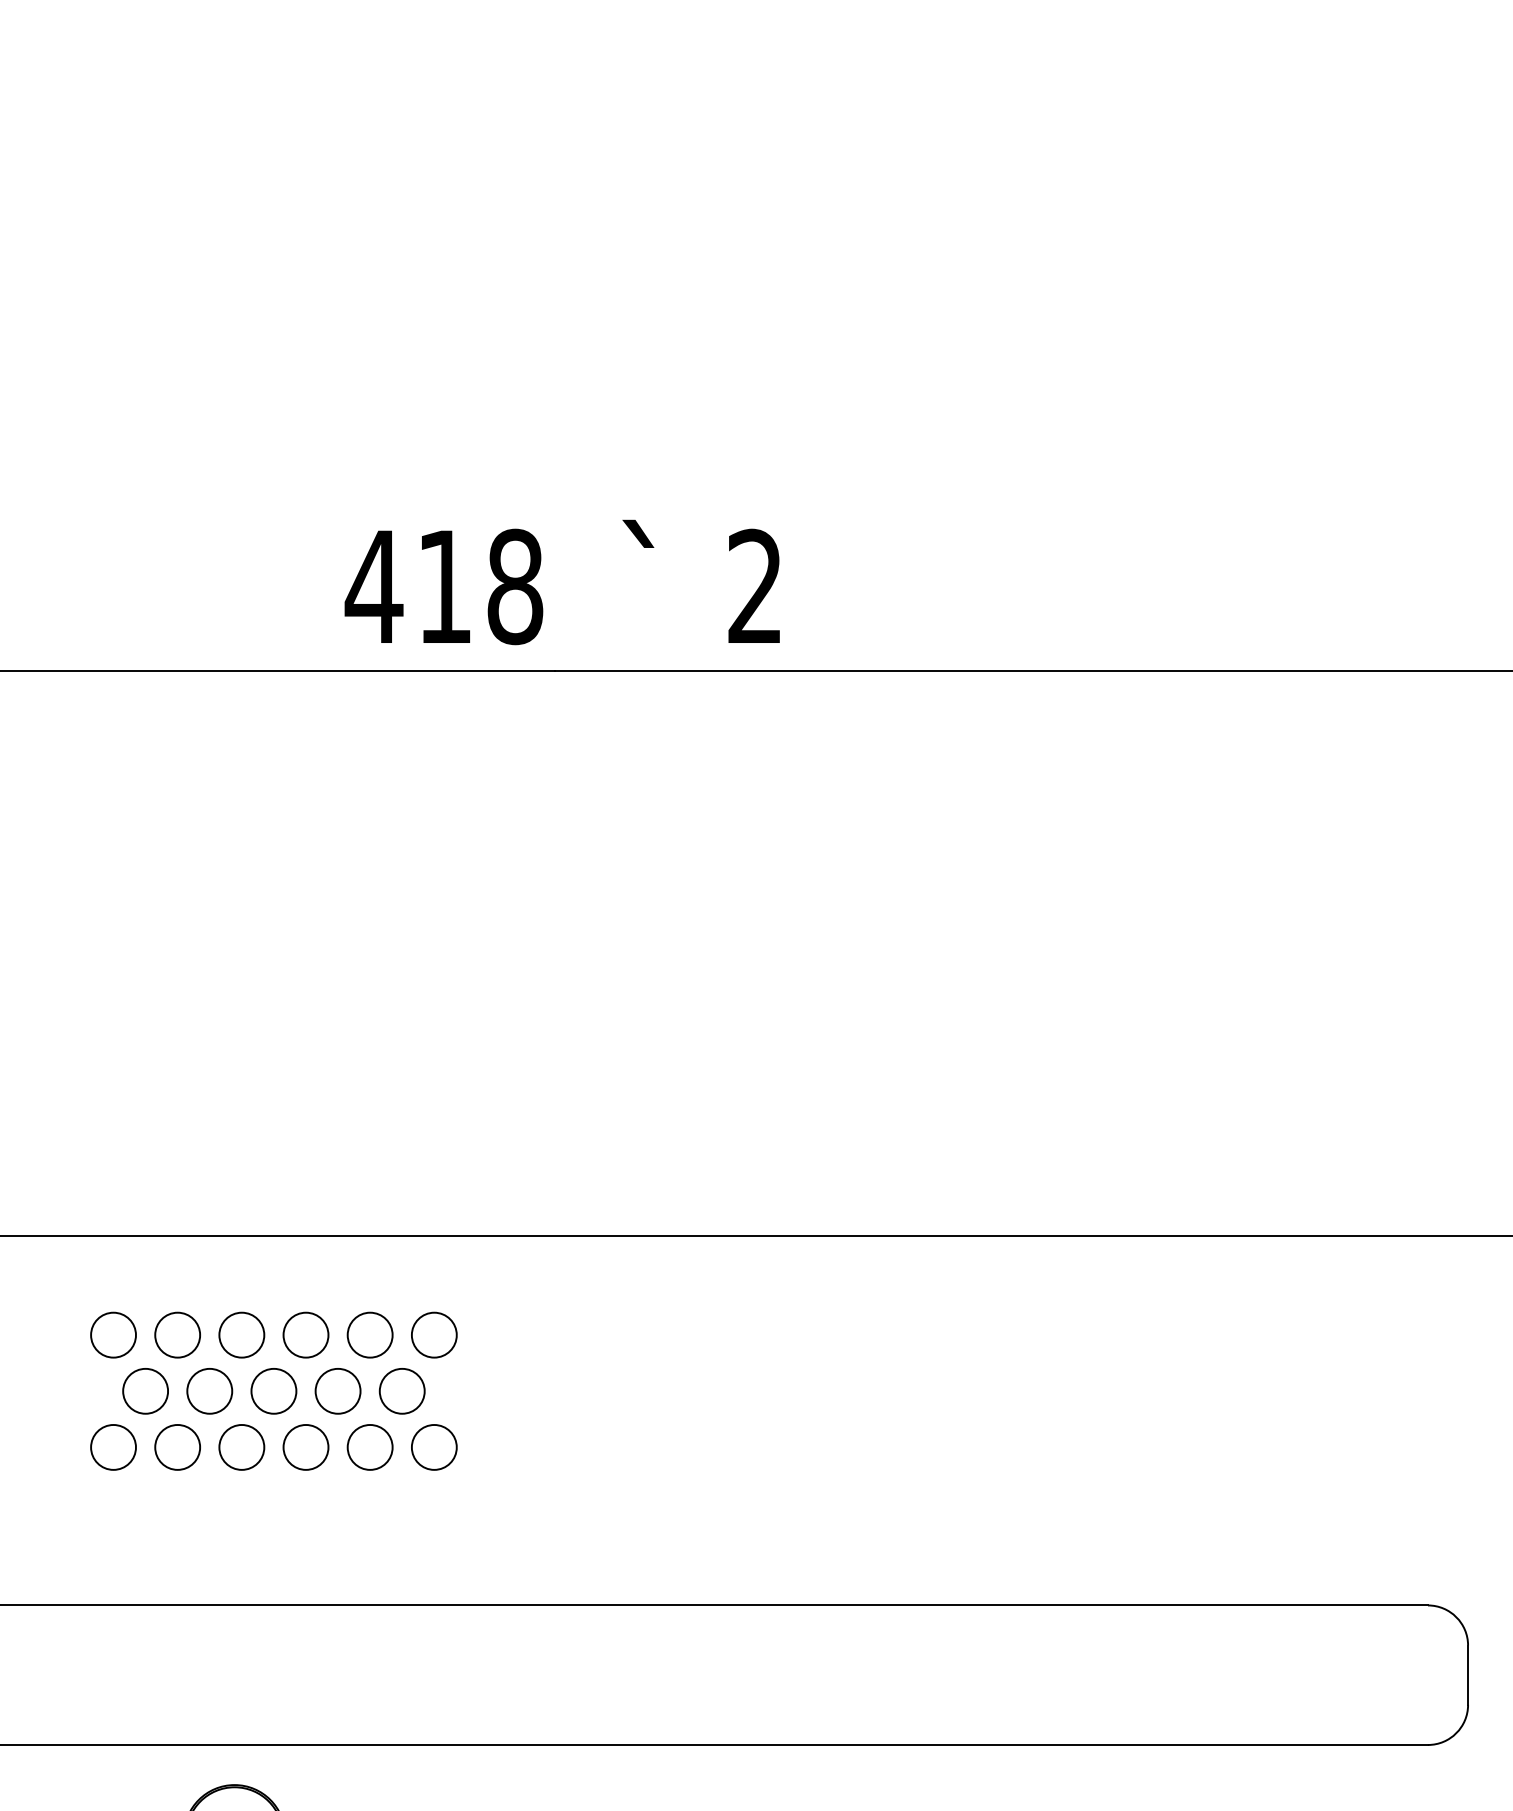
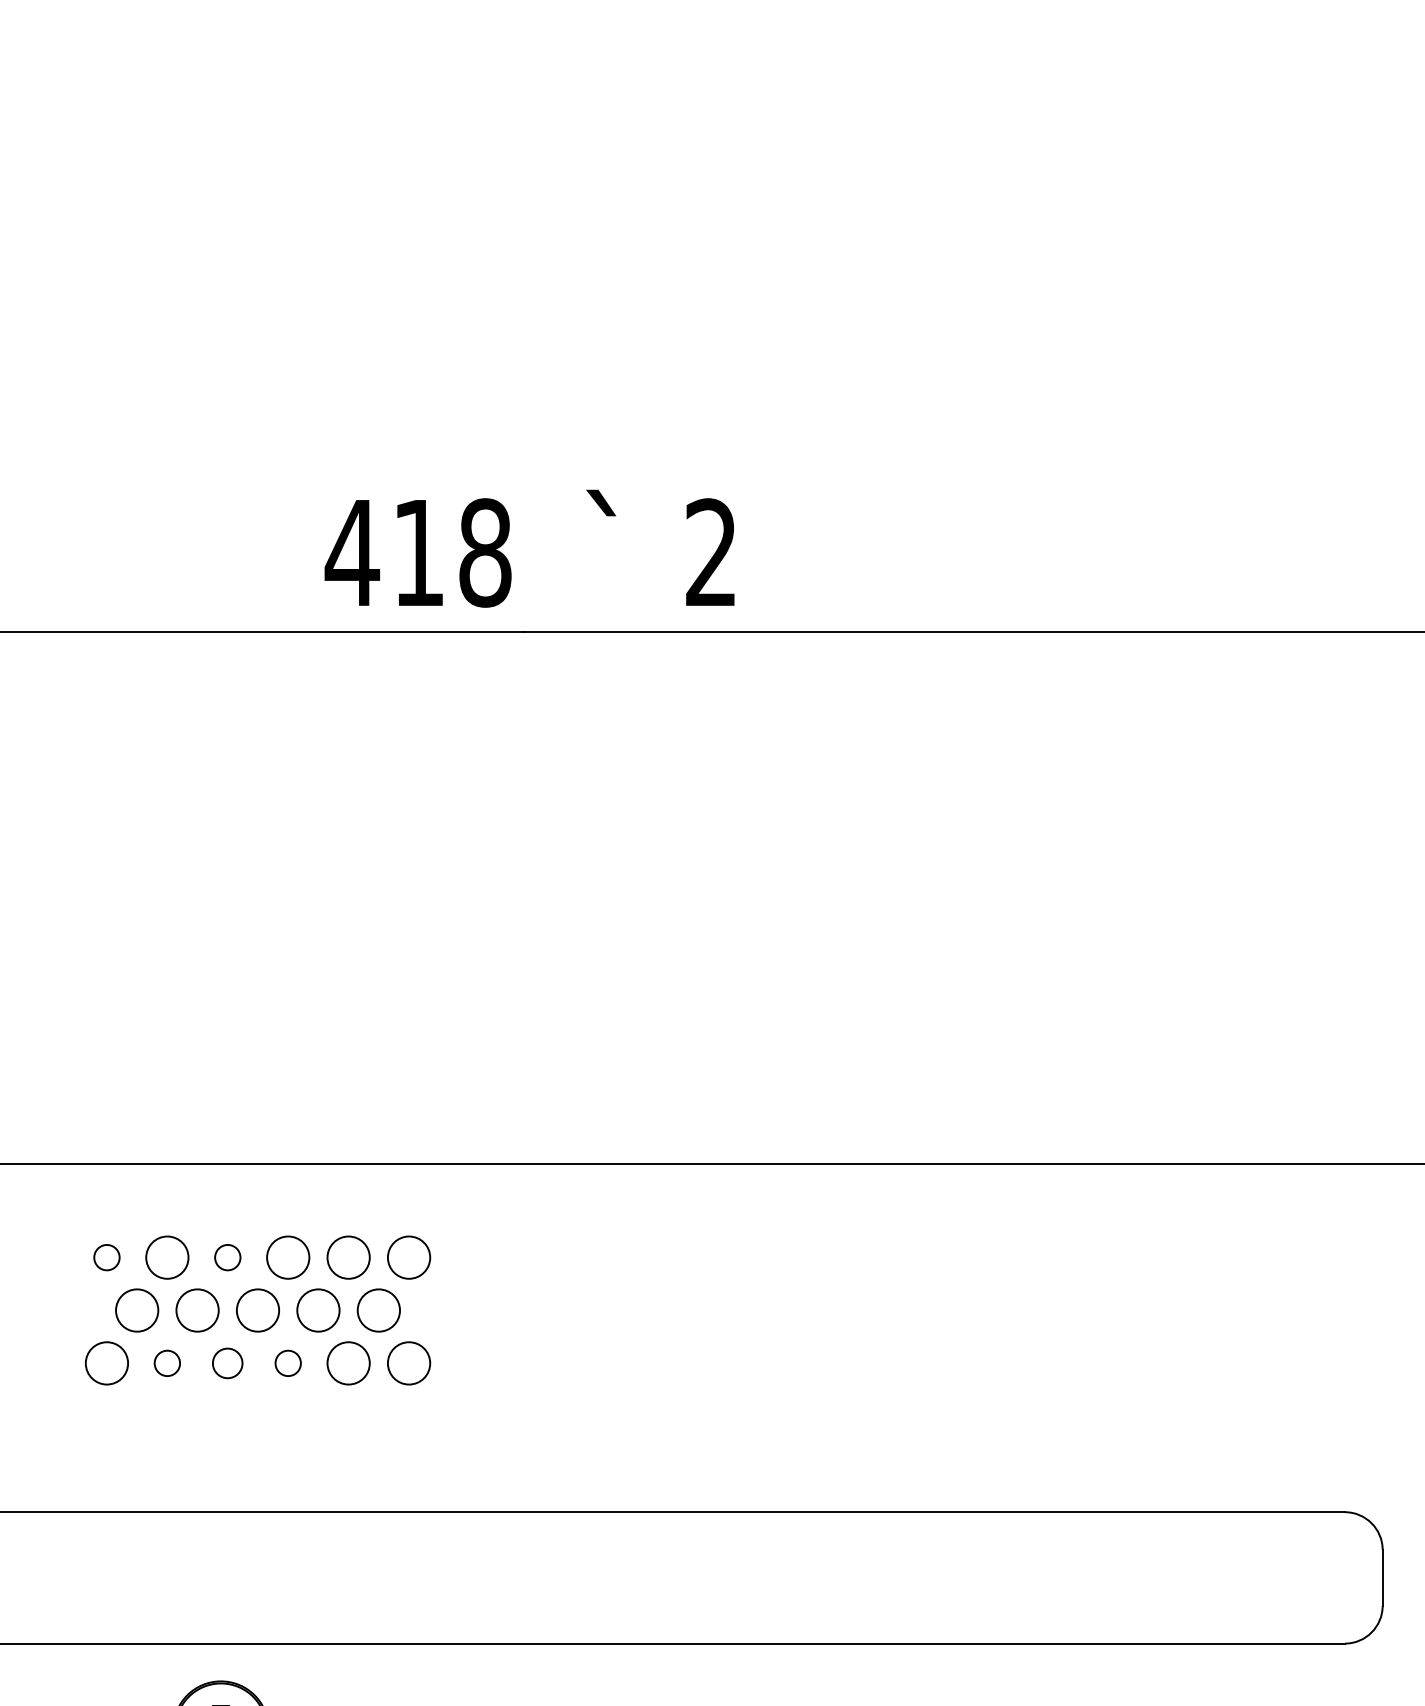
circle: (113, 1334) -> (106, 1257), size x0.6
circle: (241, 1334) -> (227, 1257), size x0.6
circle: (177, 1447) -> (167, 1363), size x0.6
circle: (241, 1447) -> (227, 1363), size x0.7
circle: (306, 1447) -> (288, 1363), size x0.6

